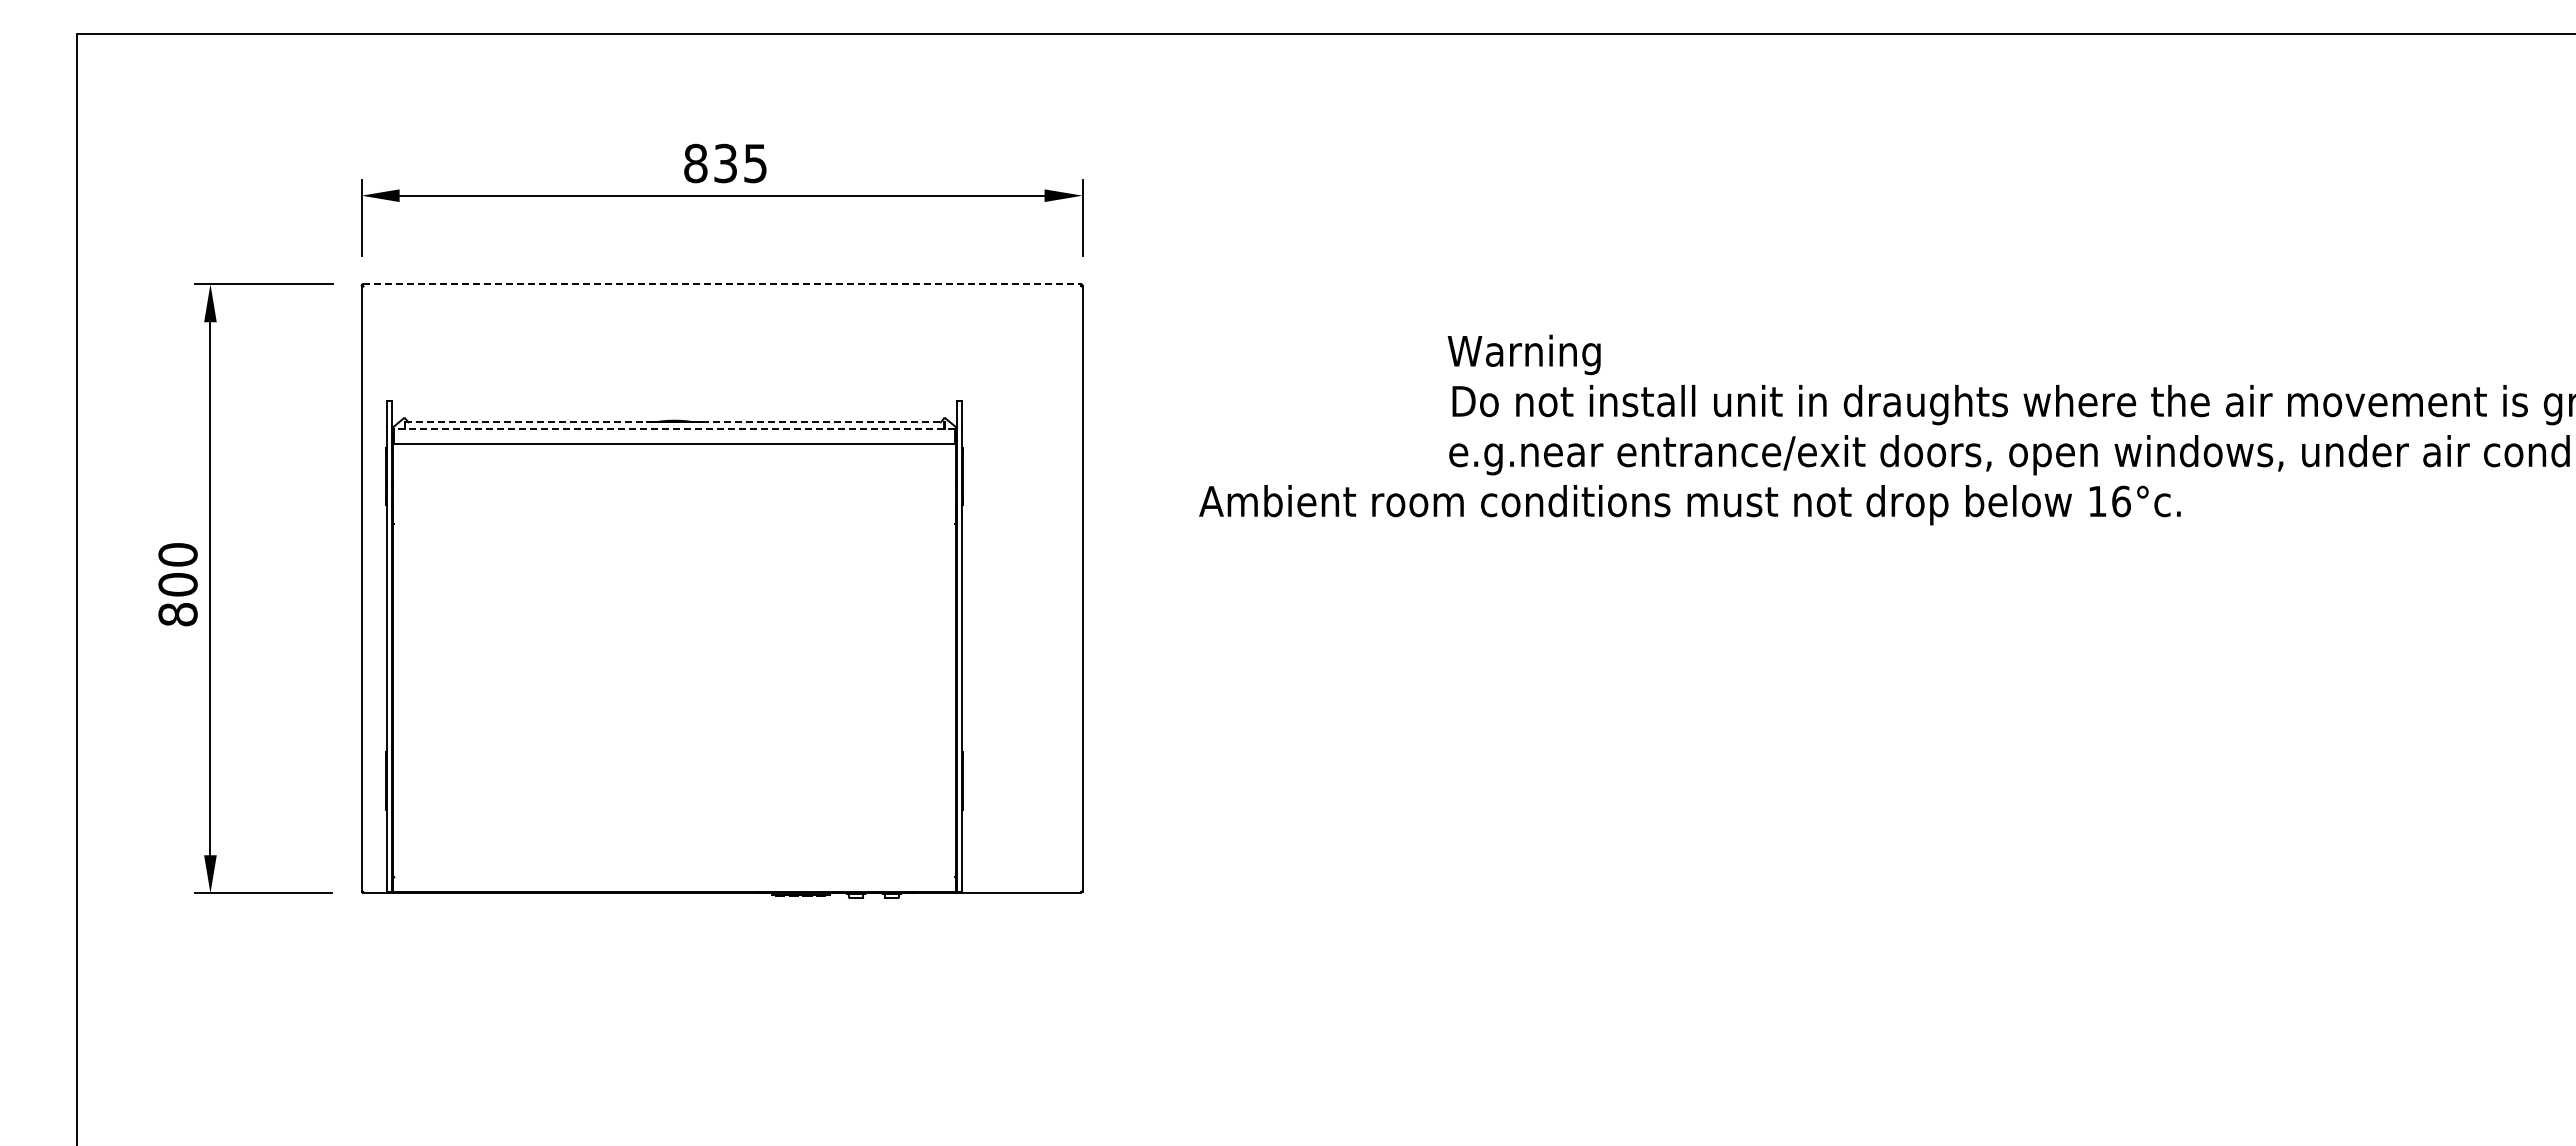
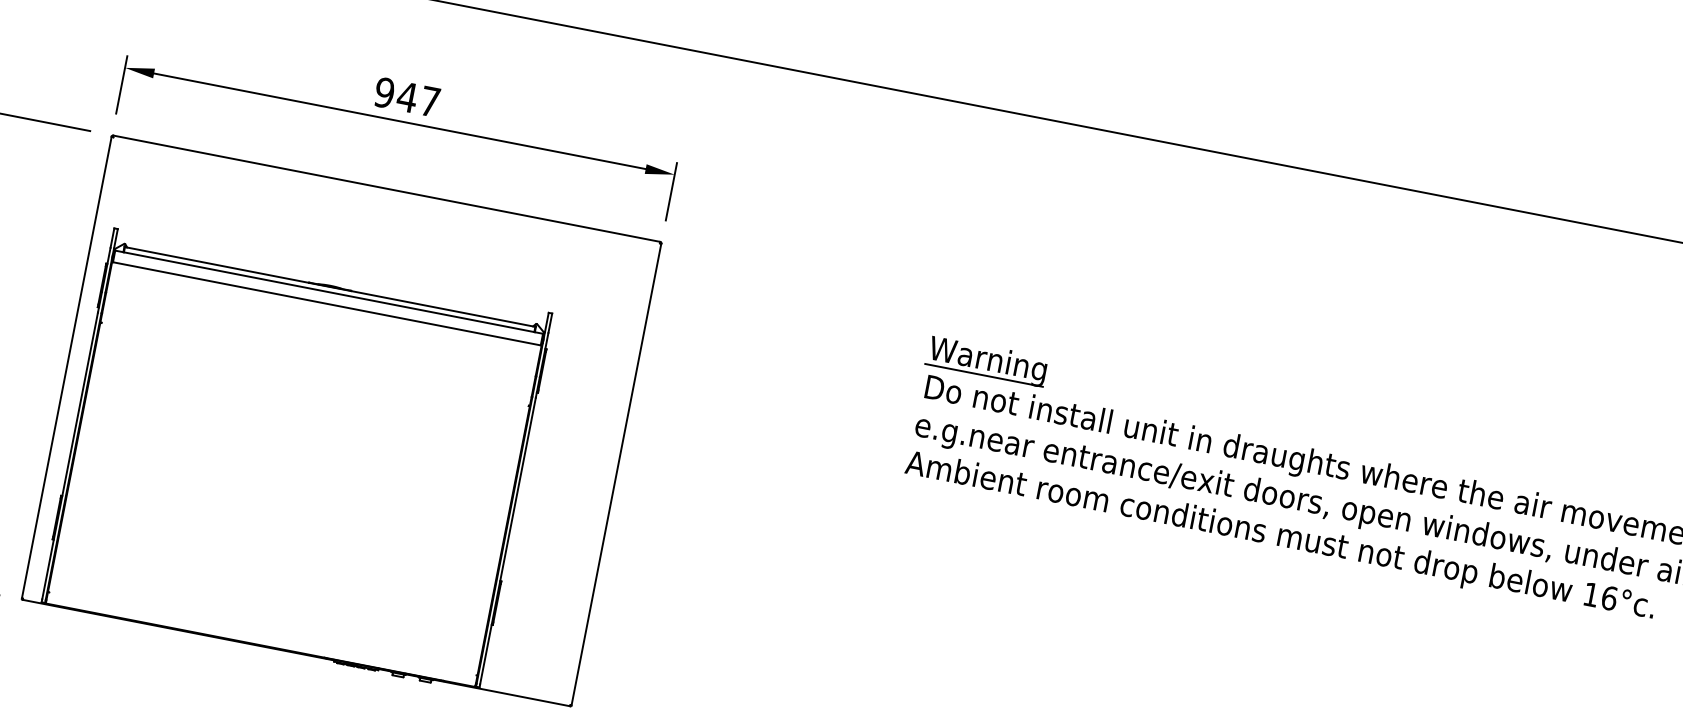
text: (725, 163) -> (407, 97), 835 -> 947
line: (722, 284) -> (387, 189), dashed -> solid
line: (1522, 373) -> (983, 375), added
line: (526, 422) -> (217, 265), dashed -> solid
line: (822, 422) -> (442, 309), dashed -> solid
line: (674, 429) -> (328, 292), dashed -> solid
text: (1689, 505) -> (1279, 537), moved

